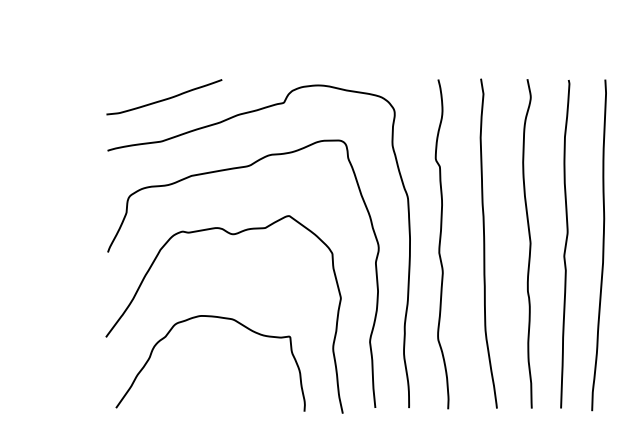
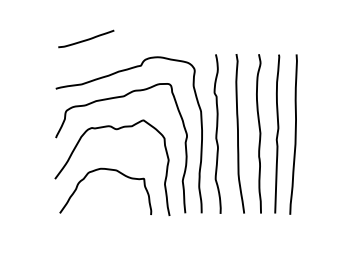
curve: (164, 98) -> (86, 39), moved

